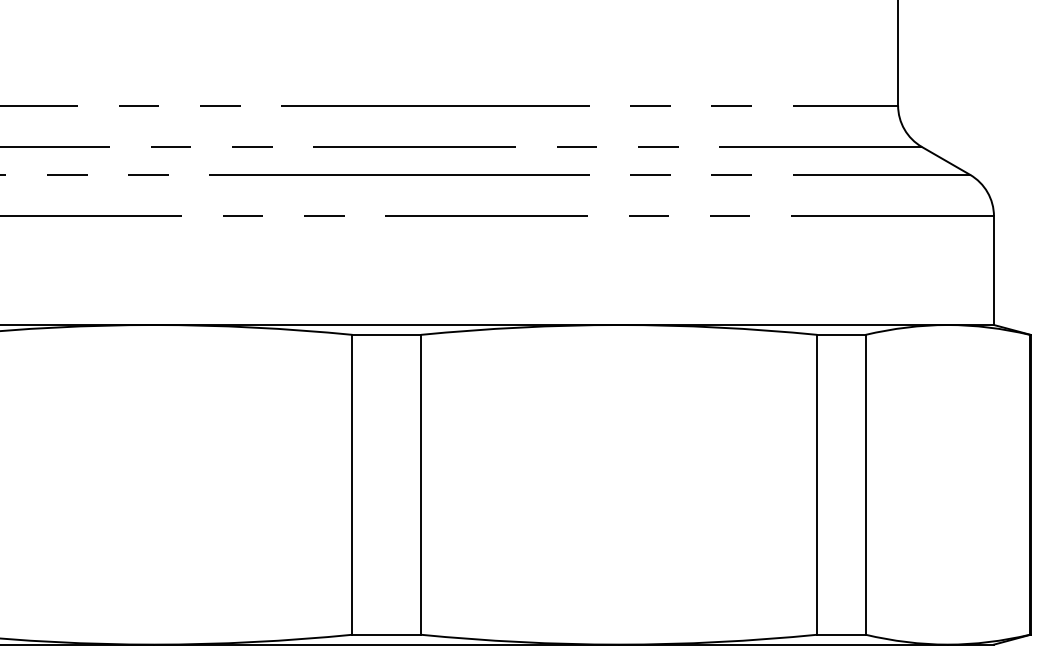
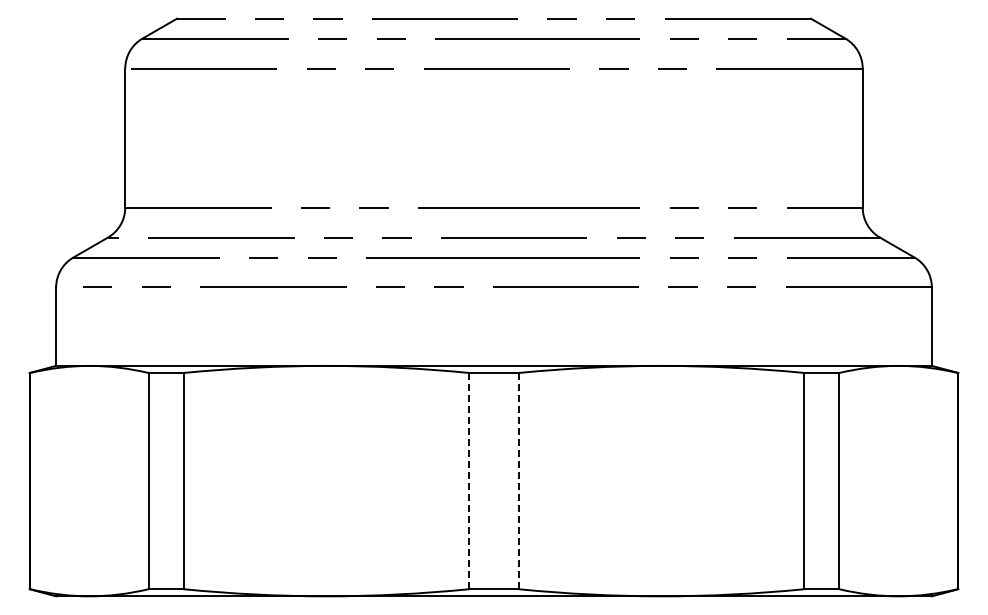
line: (420, 483) -> (518, 480), solid -> dashed
line: (352, 485) -> (469, 481), solid -> dashed

